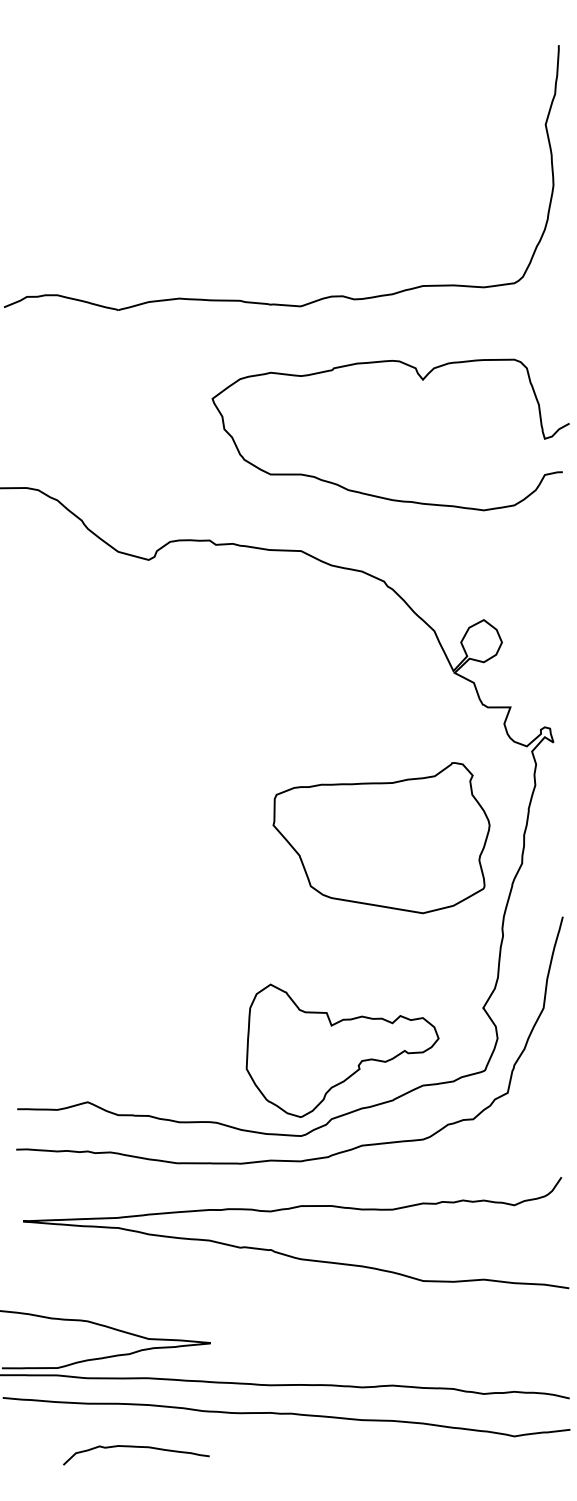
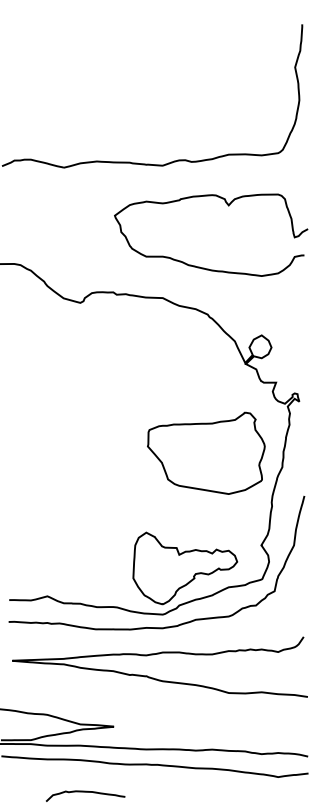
curve: (136, 1448) -> (85, 792), moved

